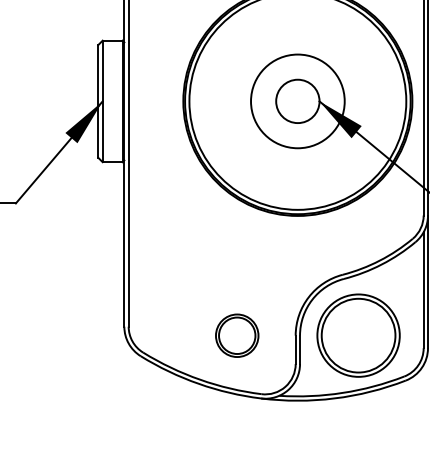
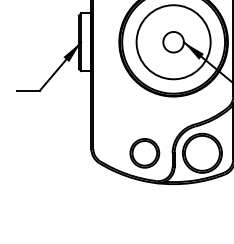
circle: (297, 101) -> (173, 42), size x1.67
part: (236, 336) -> (144, 153), size x1.43

